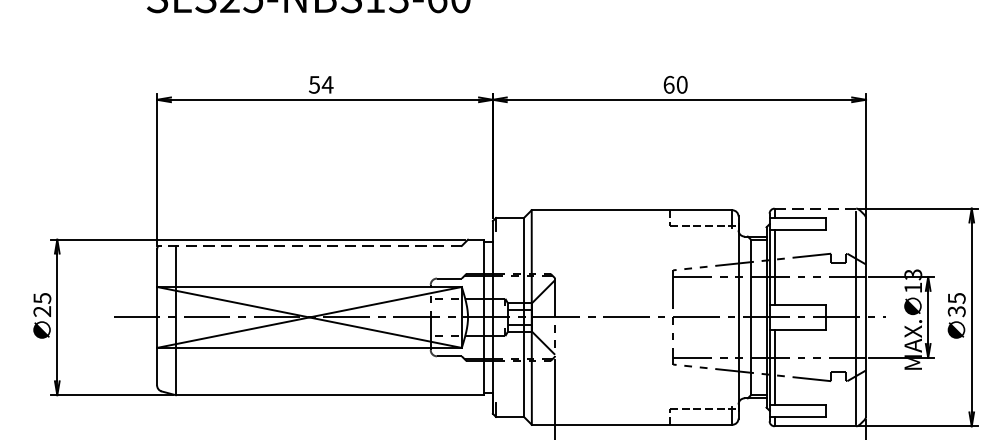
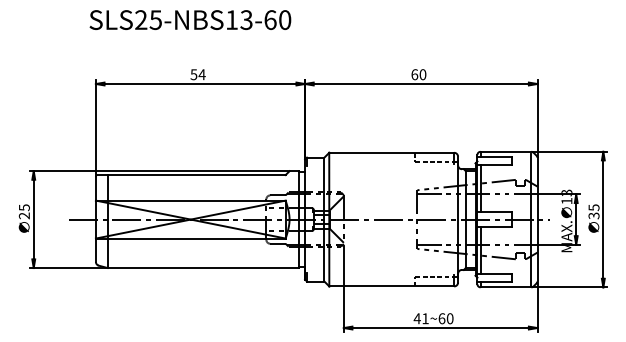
line: (816, 208) -> (506, 151), dashed -> solid
line: (310, 246) -> (191, 175), dashed -> solid

